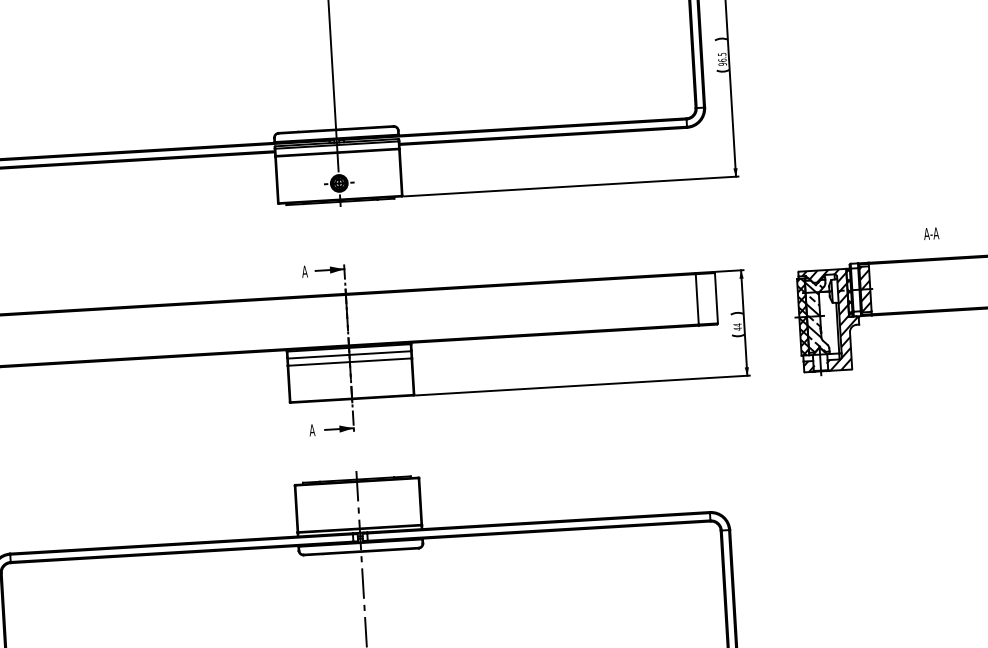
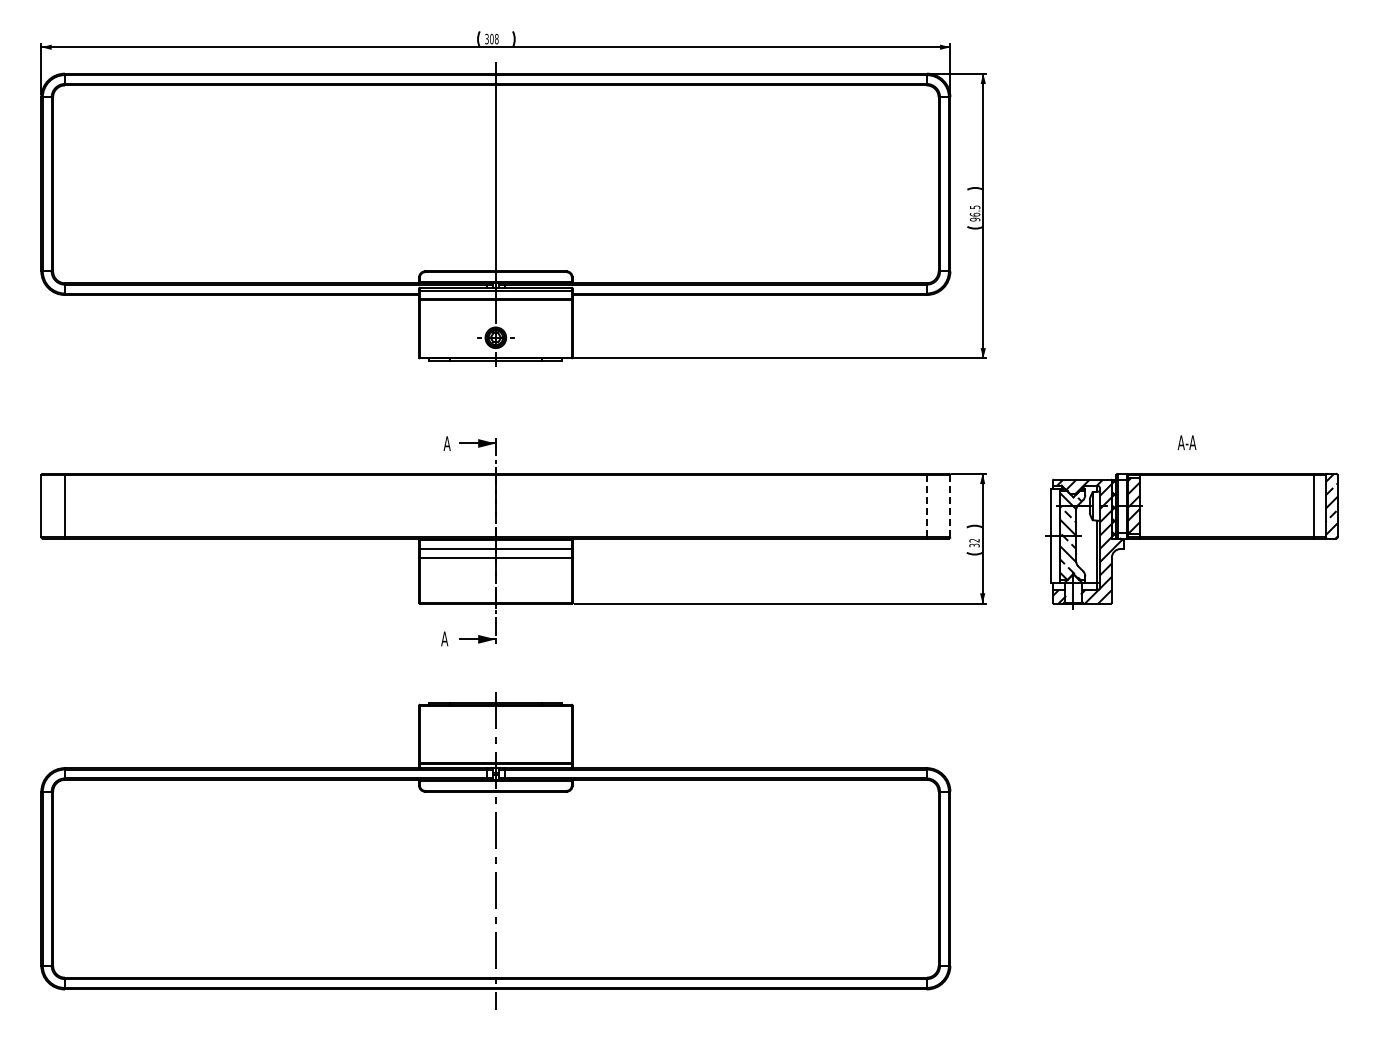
text: (931, 233) -> (1186, 442), moved
line: (716, 298) -> (950, 506), solid -> dashed
line: (697, 299) -> (926, 506), solid -> dashed
hatch: (803, 316) -> (1055, 535), removed
text: (737, 326) -> (974, 542), 44 -> 32

